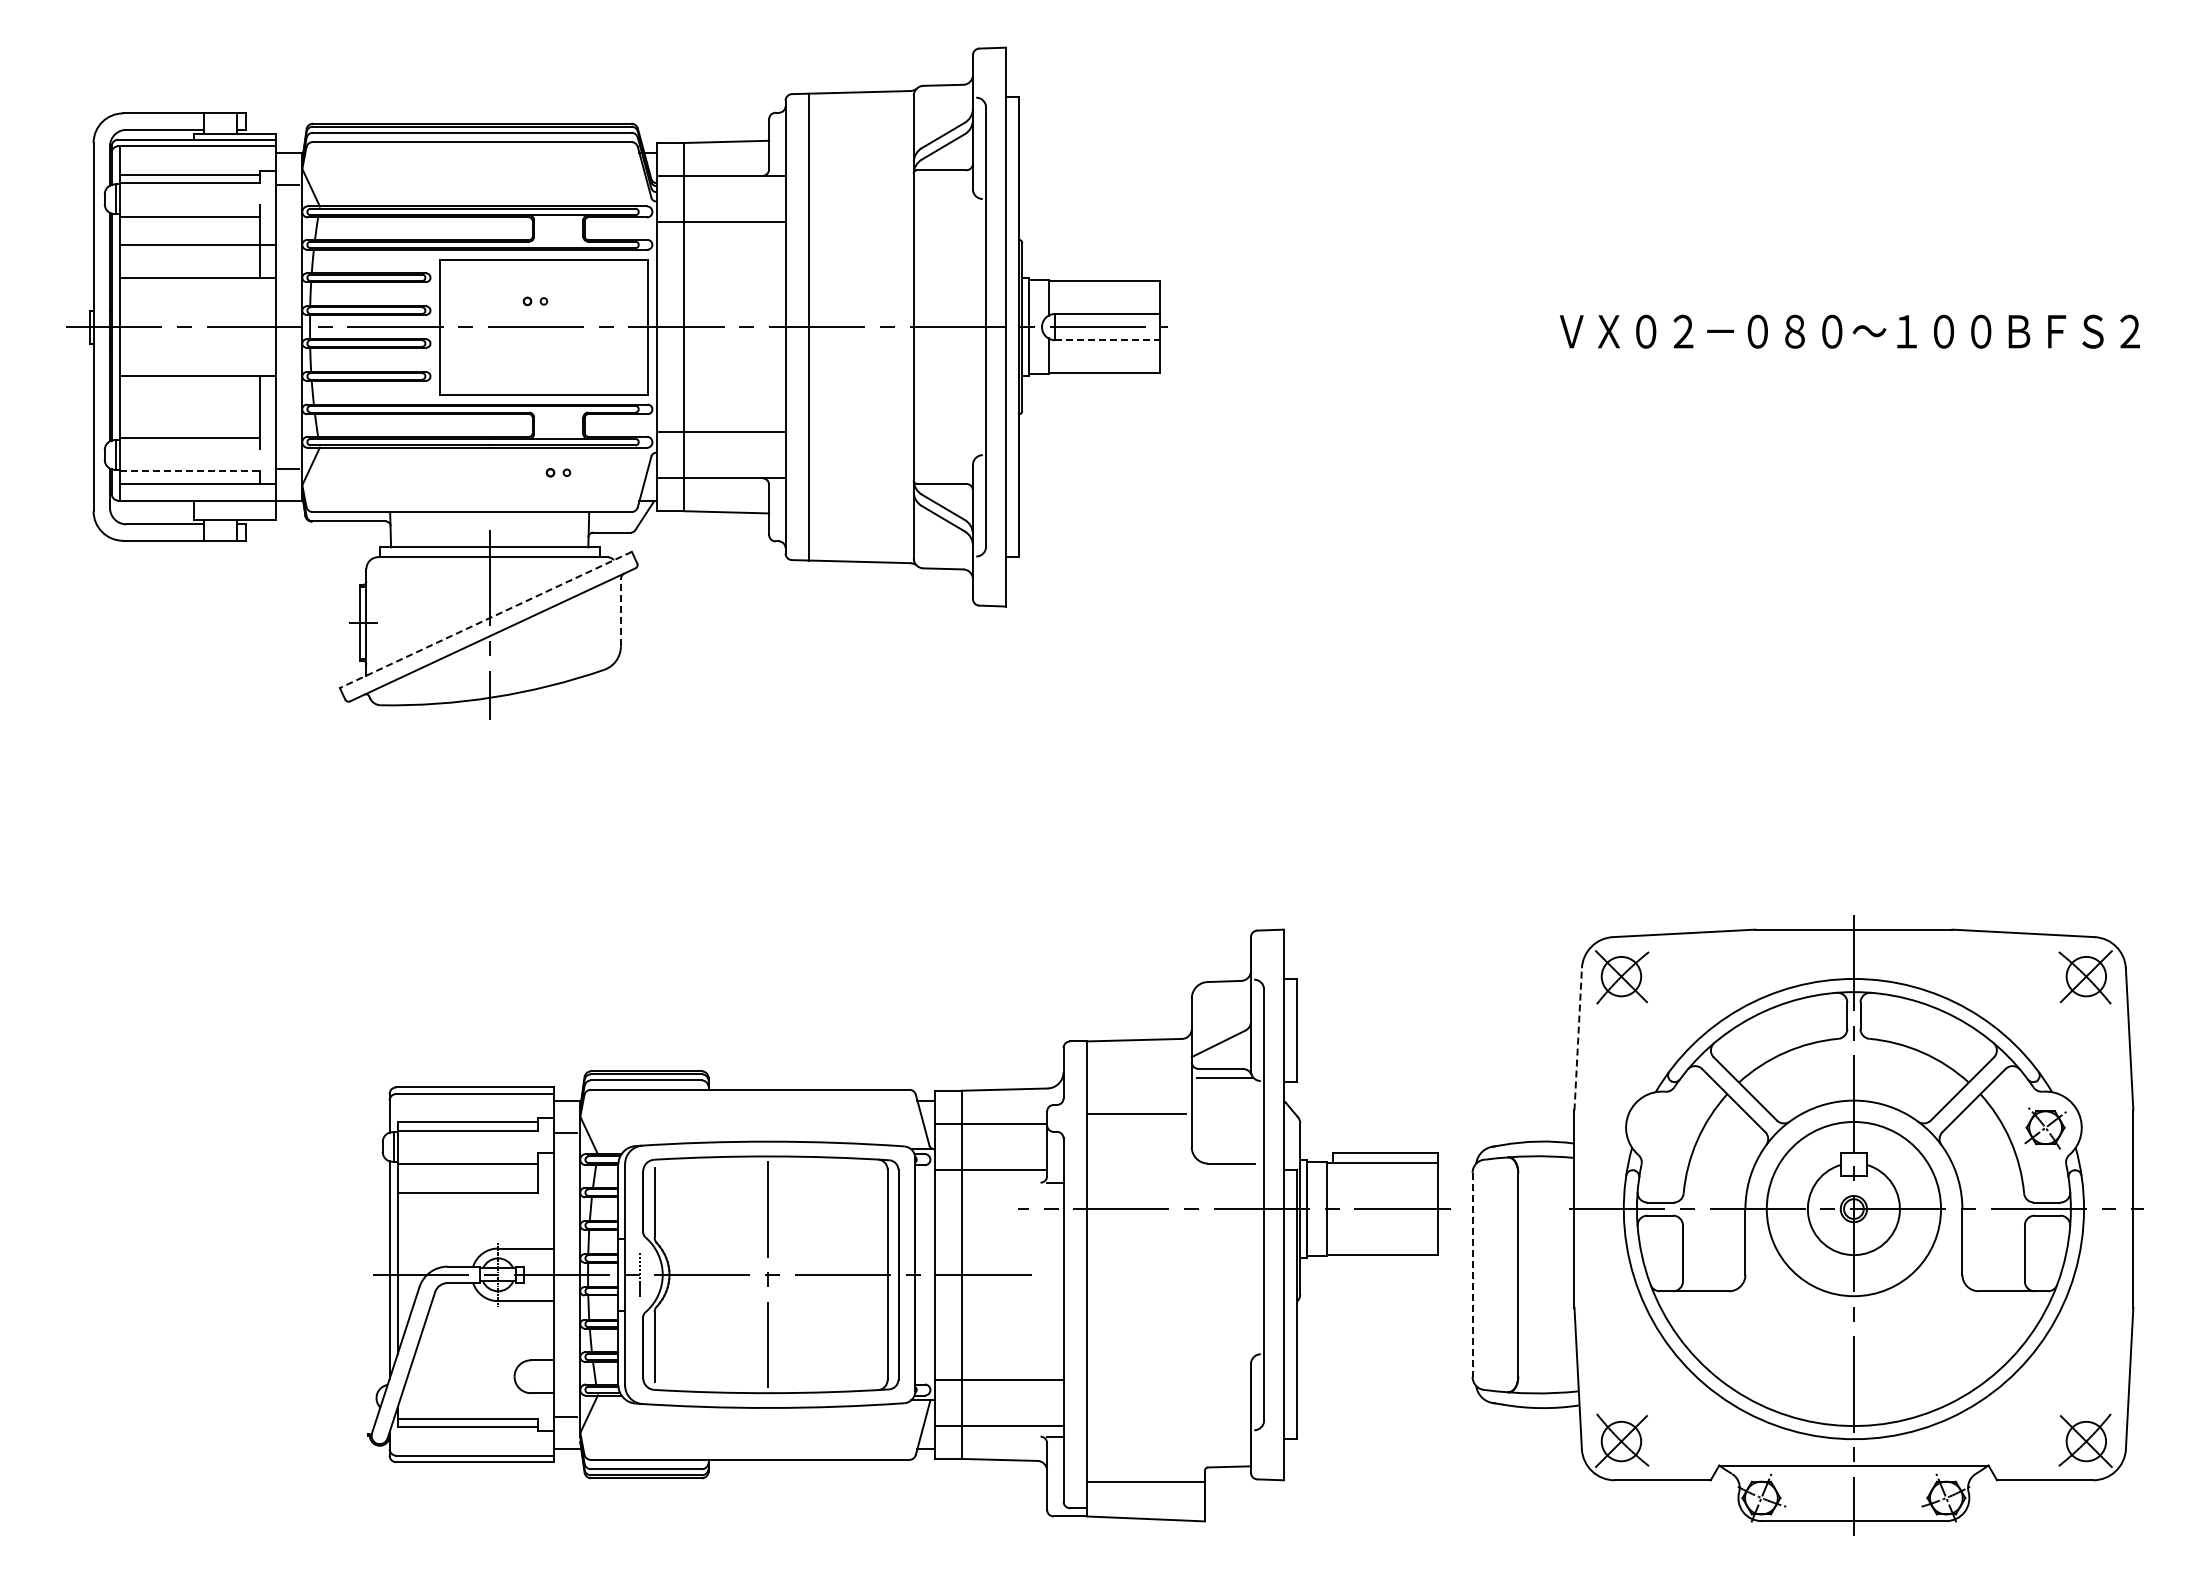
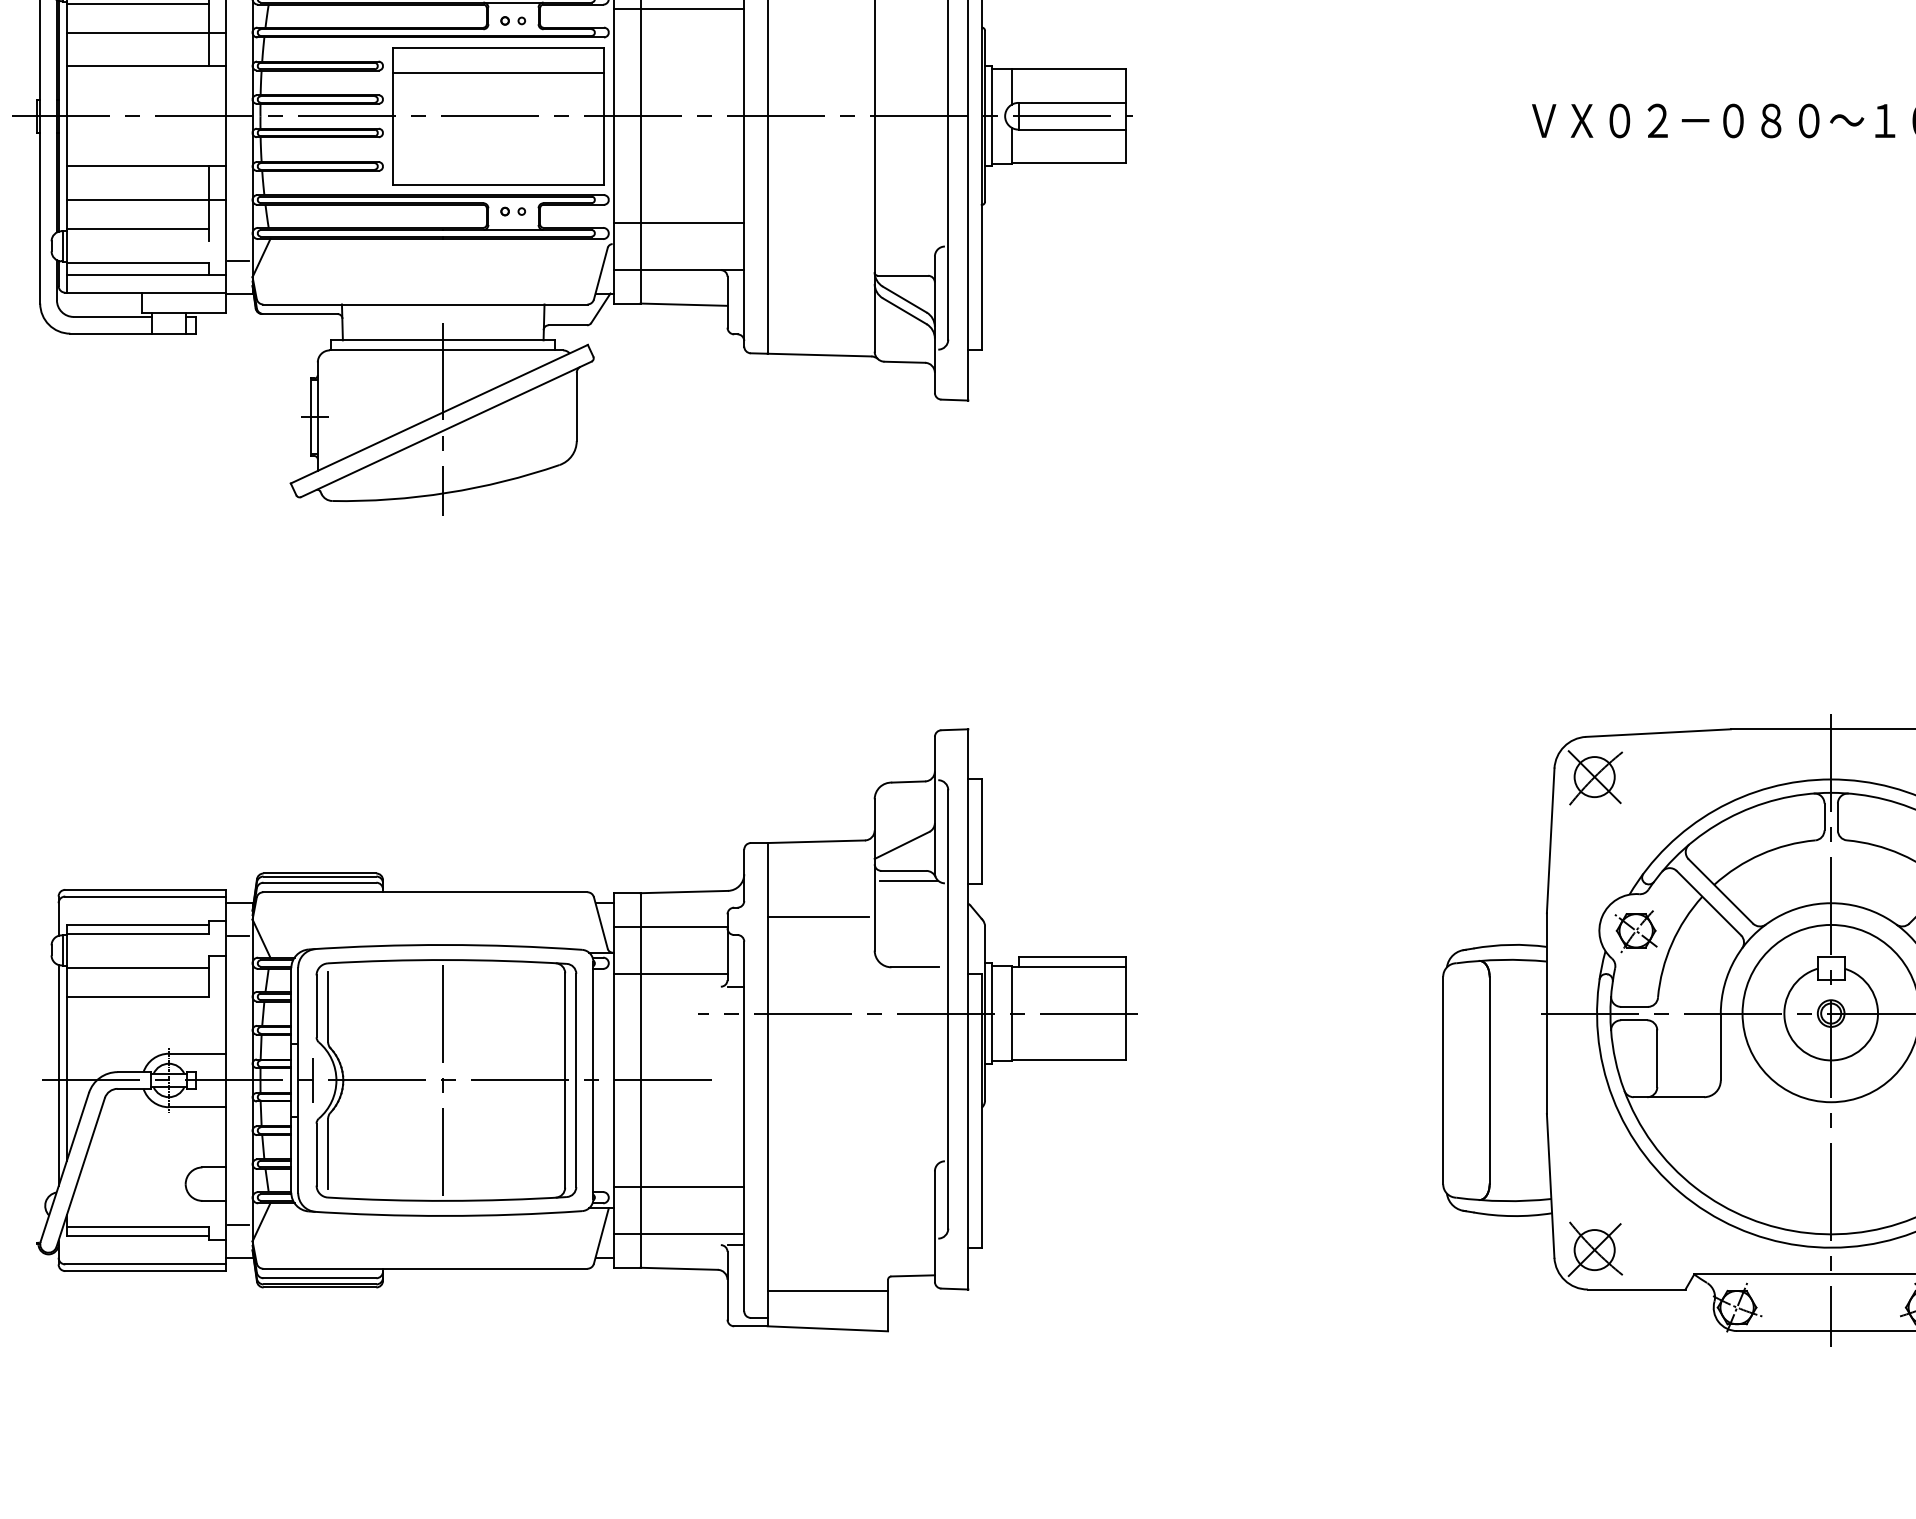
line: (543, 284) -> (497, 72), added
part: (535, 301) -> (513, 21), moved
line: (1107, 340) -> (1071, 129), dashed -> solid
line: (197, 409) -> (145, 200), added
line: (189, 471) -> (137, 263), dashed -> solid
part: (558, 472) -> (513, 211), moved
line: (620, 612) -> (576, 406), dashed -> solid
line: (485, 620) -> (438, 414), dashed -> solid
line: (1578, 1038) -> (1550, 840), dashed -> solid
part: (1662, 1128) -> (1636, 931), added
part: (908, 1225) -> (586, 1030), moved
line: (1472, 1275) -> (1443, 1081), dashed -> solid

